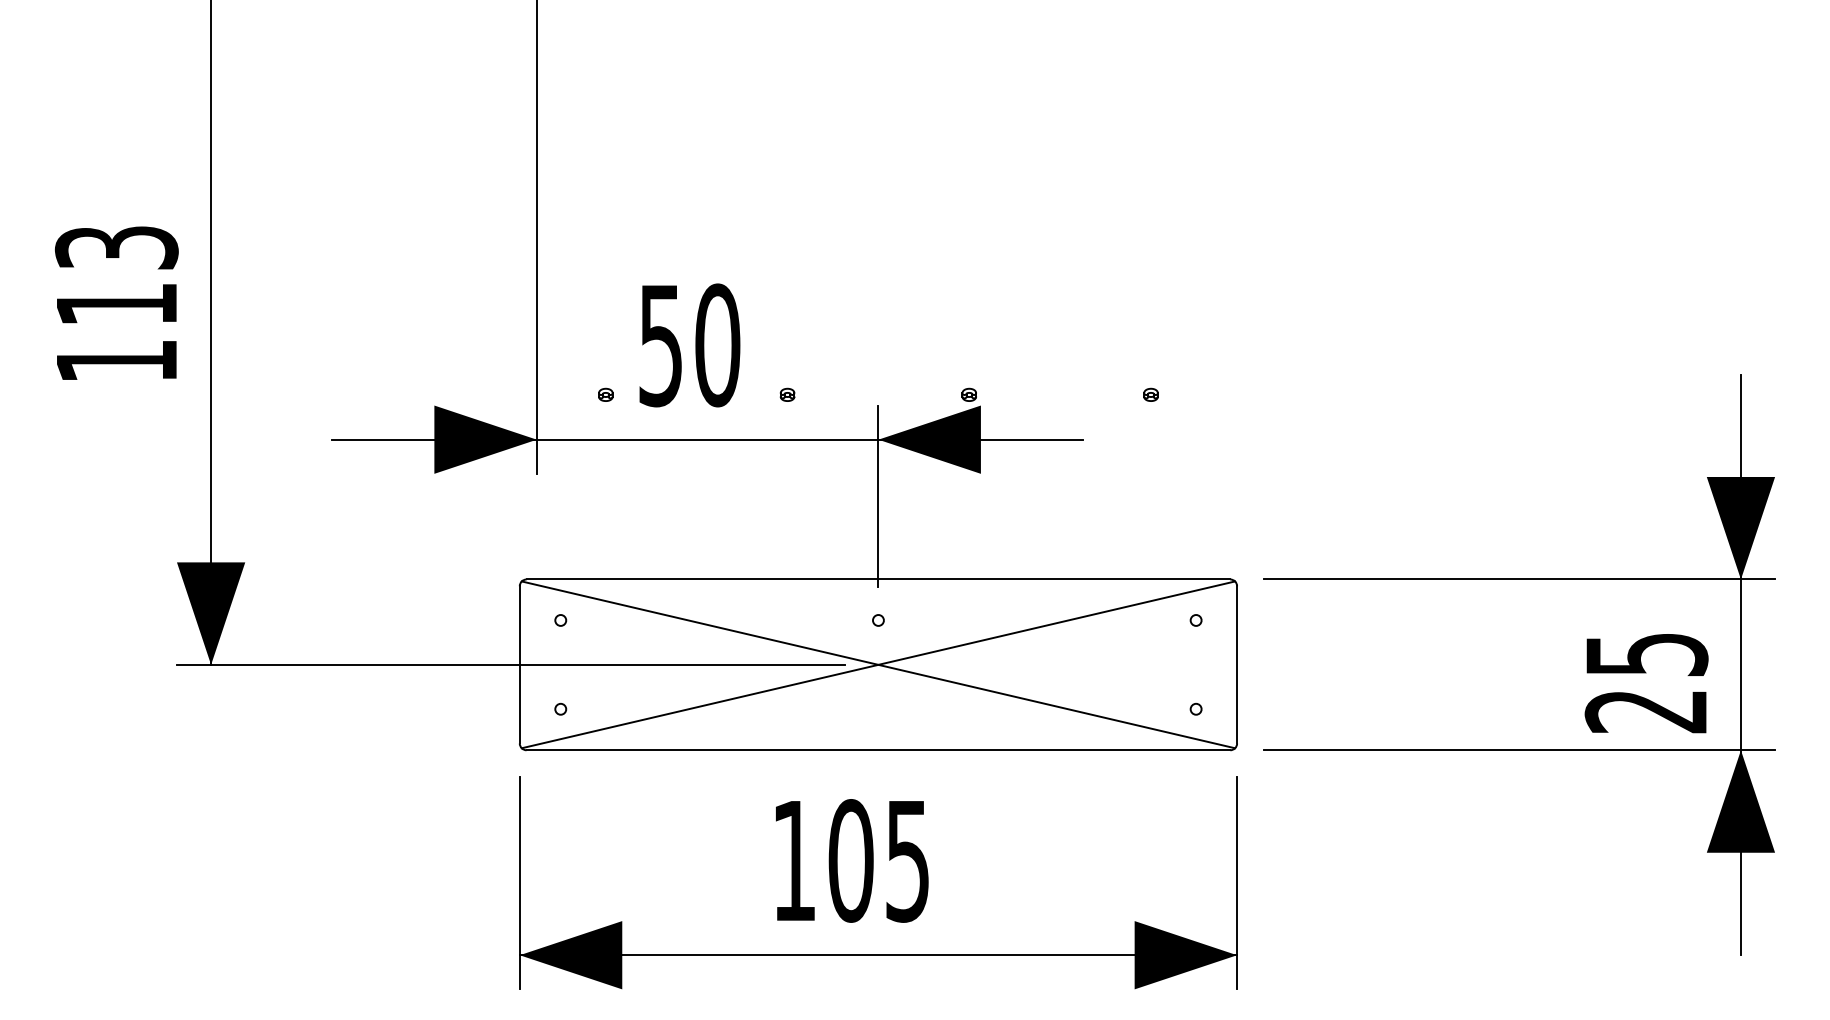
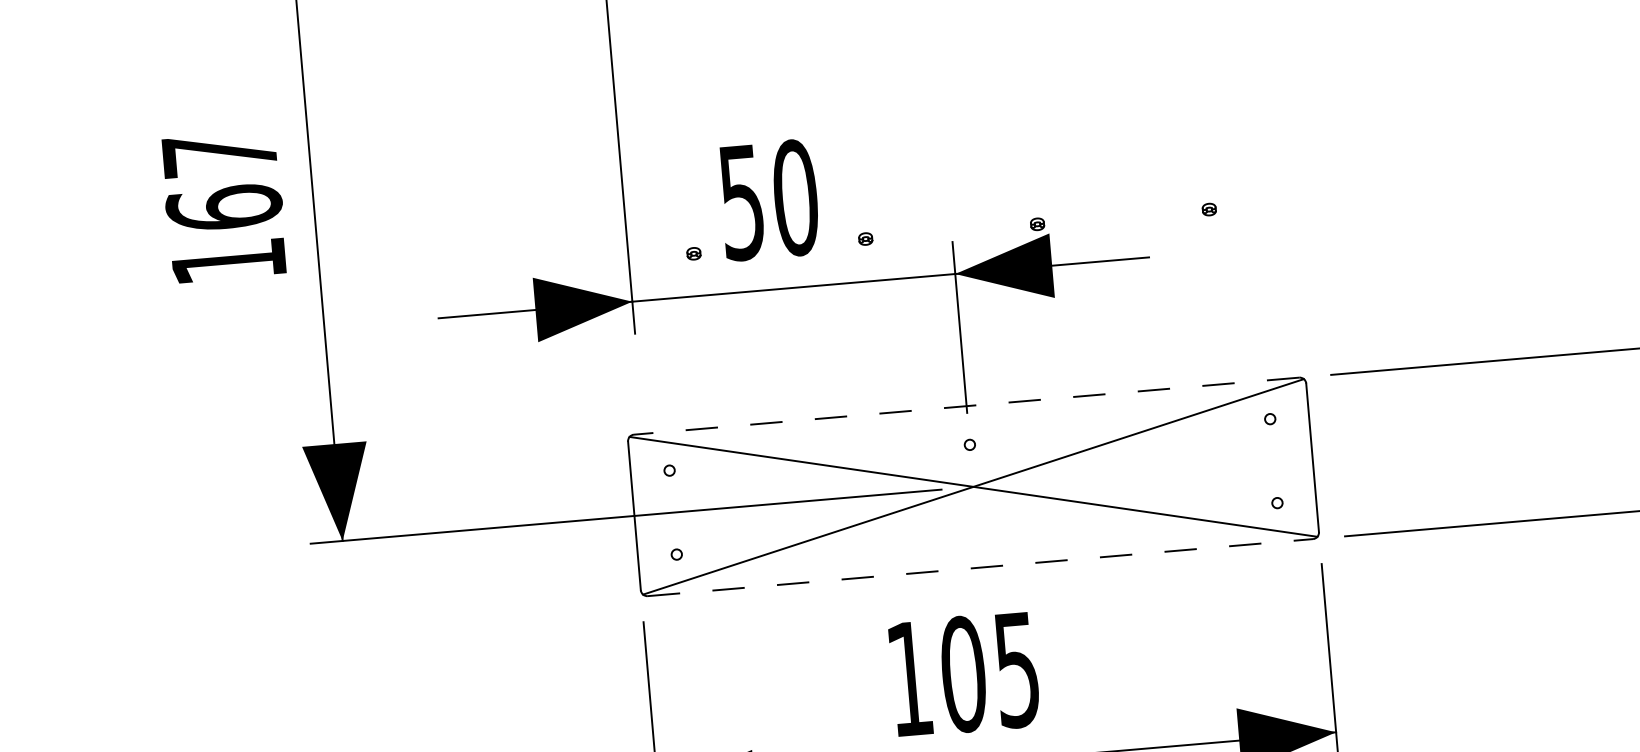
text: (116, 276) -> (221, 181), 113 -> 167
line: (878, 579) -> (966, 406), solid -> dashed
line: (878, 750) -> (980, 567), solid -> dashed

